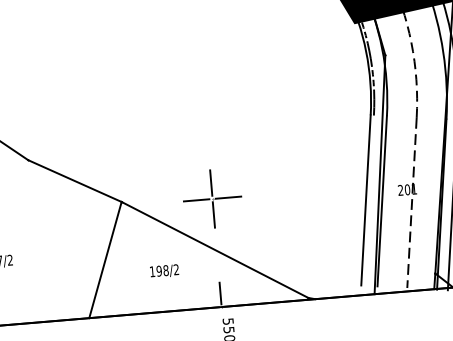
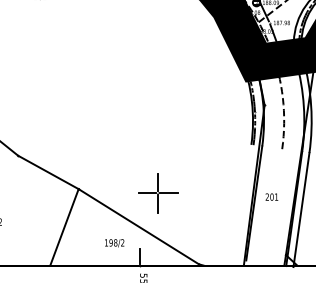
part: (213, 199) -> (158, 193), moved
line: (366, 199) -> (243, 201), removed
line: (412, 203) -> (274, 206), removed
text: (164, 271) -> (114, 243), moved

